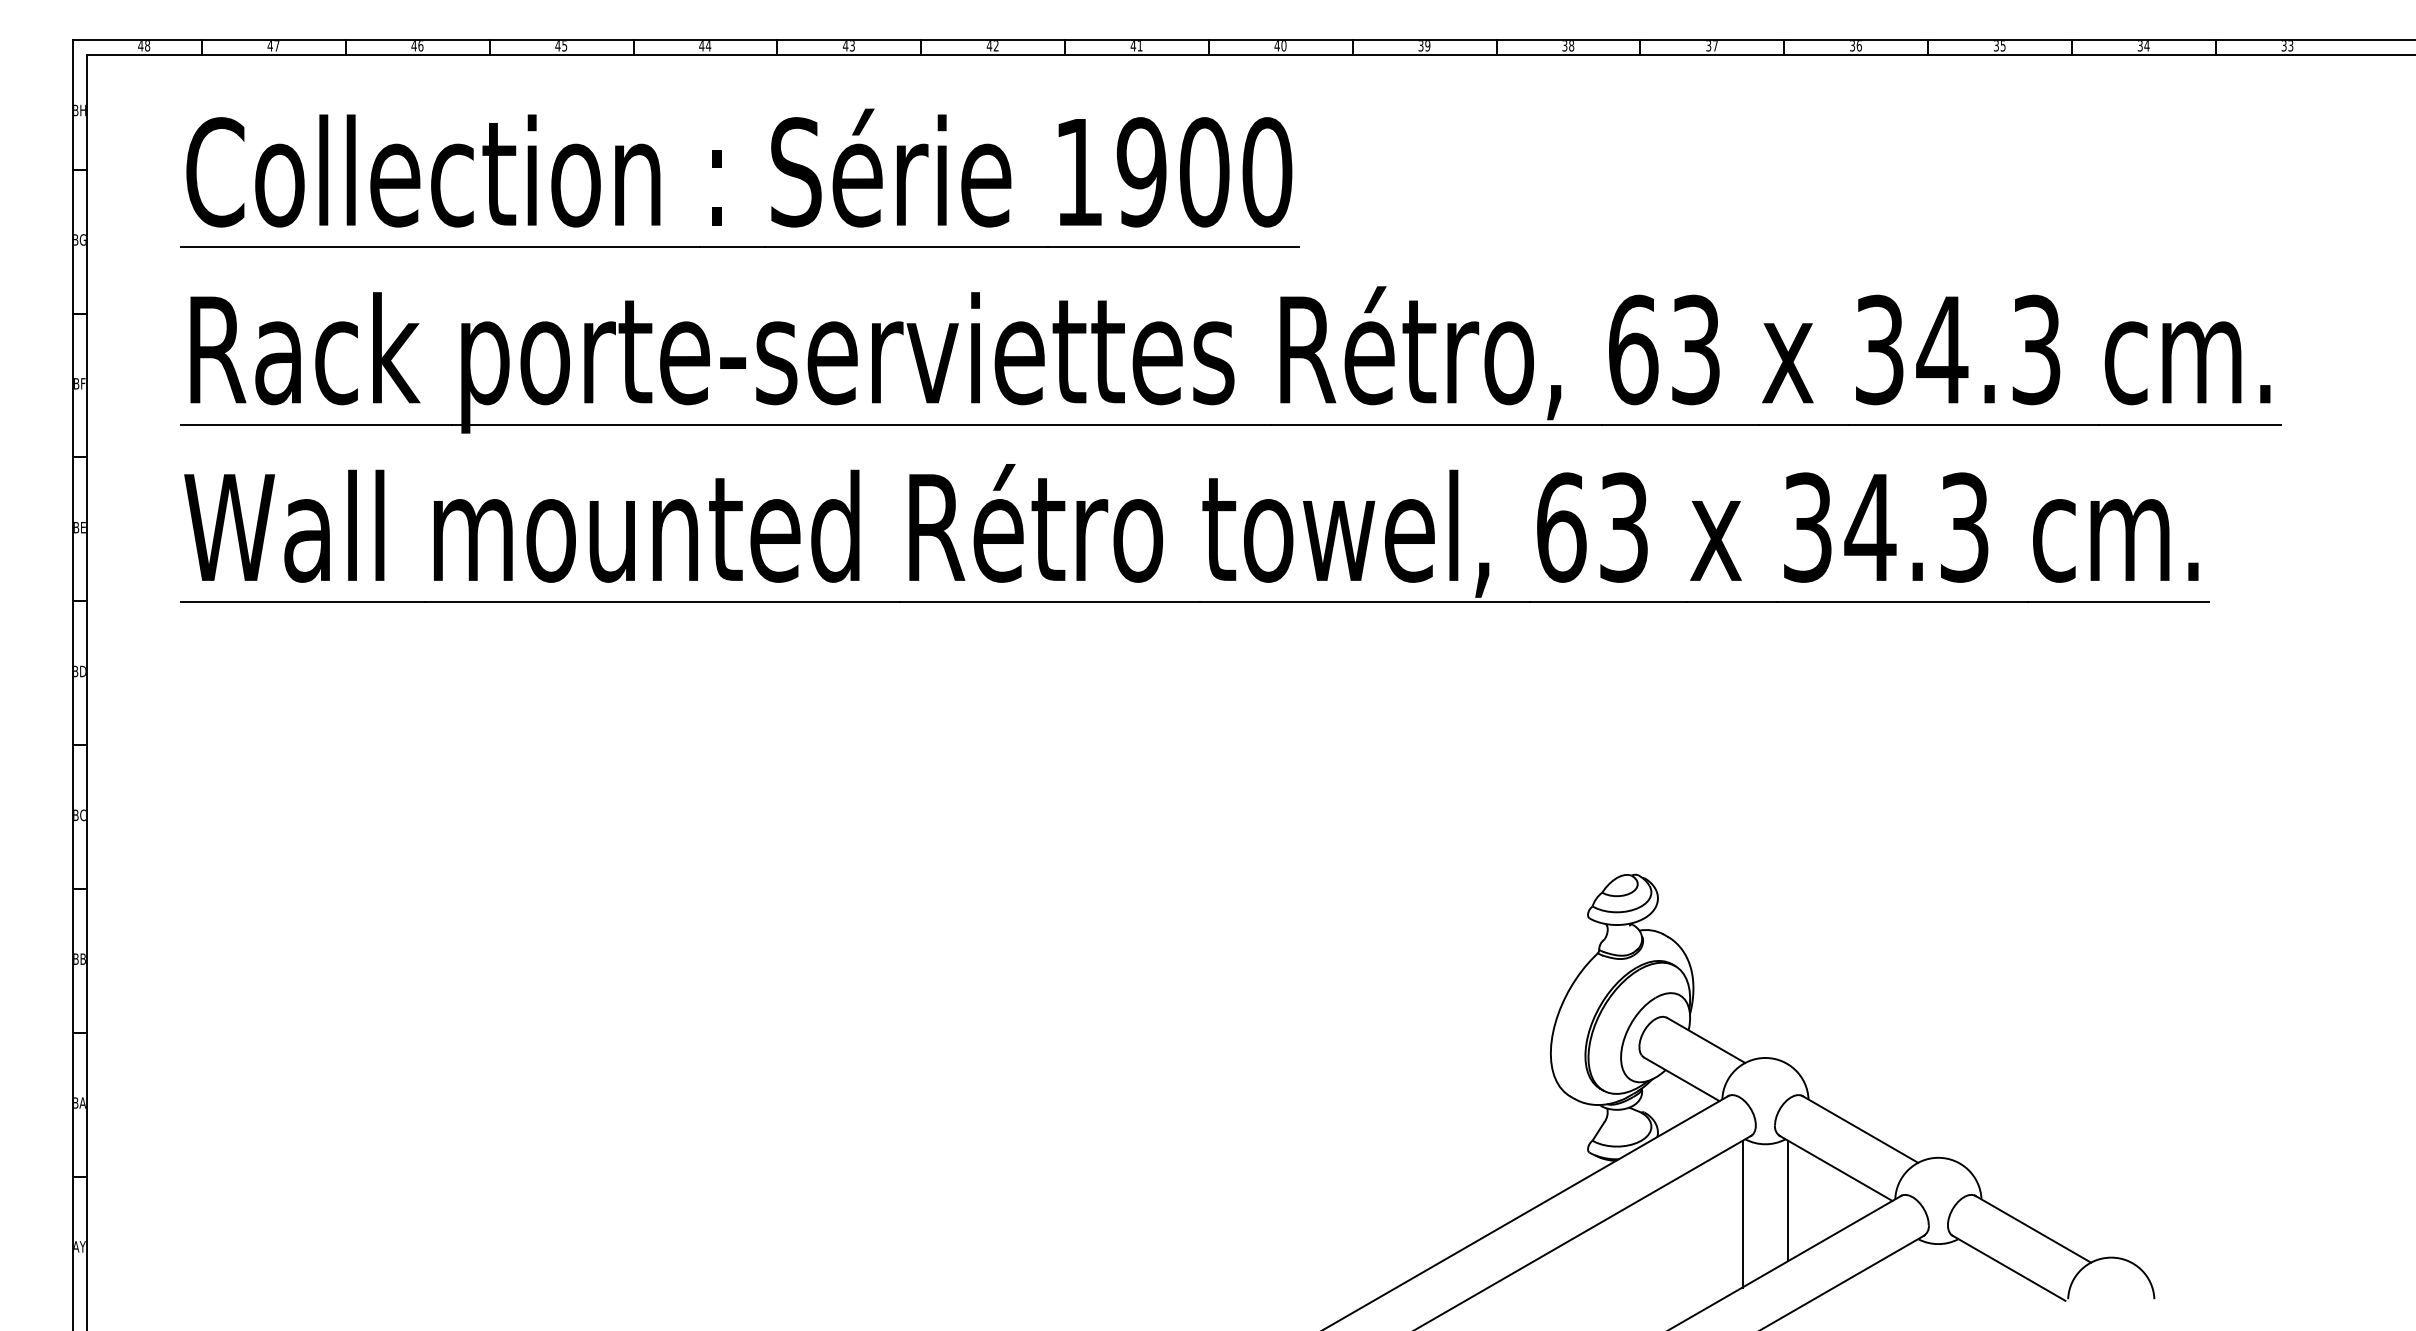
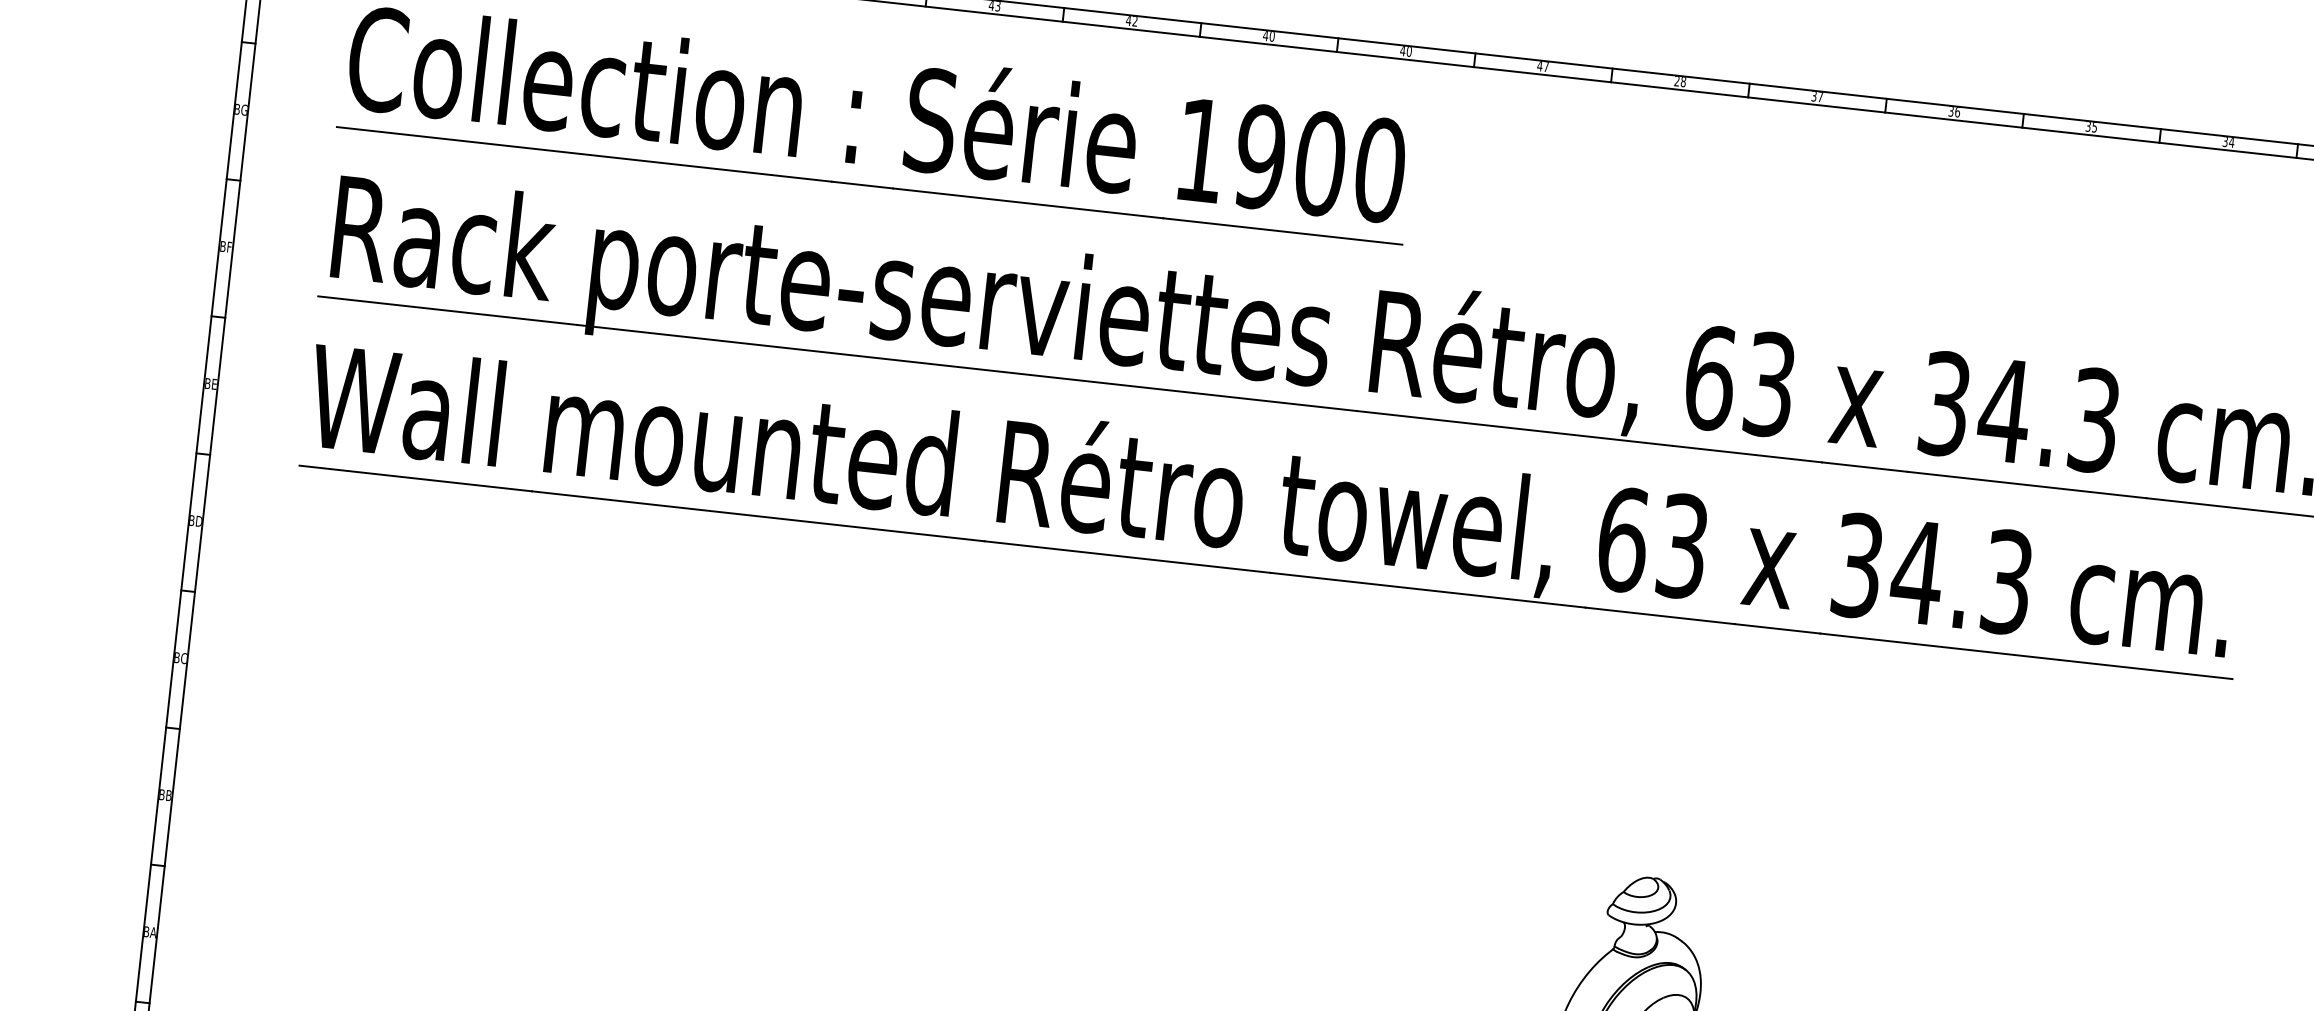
text: (1139, 46) -> (1271, 36), 41 -> 40
text: (1424, 46) -> (1543, 66), 39 -> 47
text: (1564, 46) -> (1676, 81), 38 -> 28

